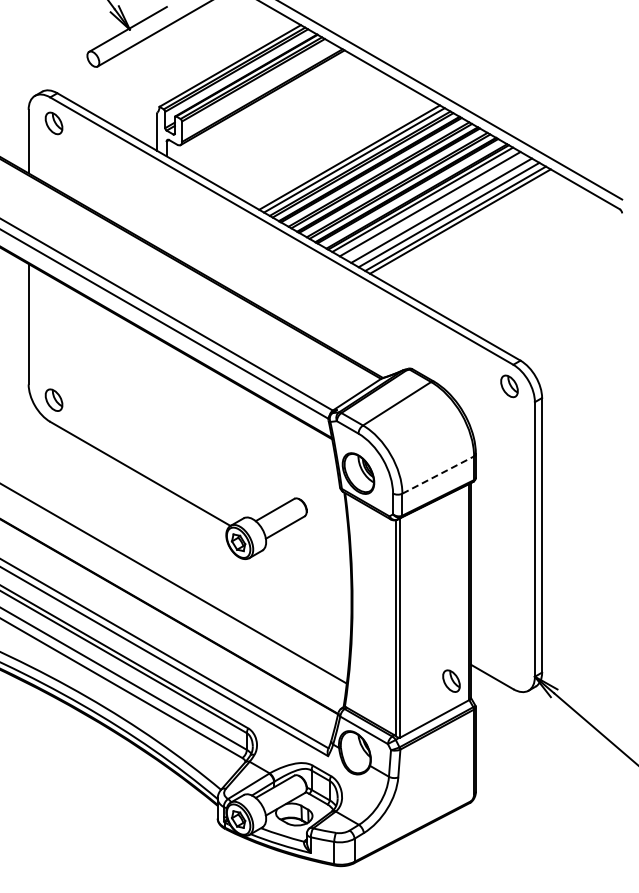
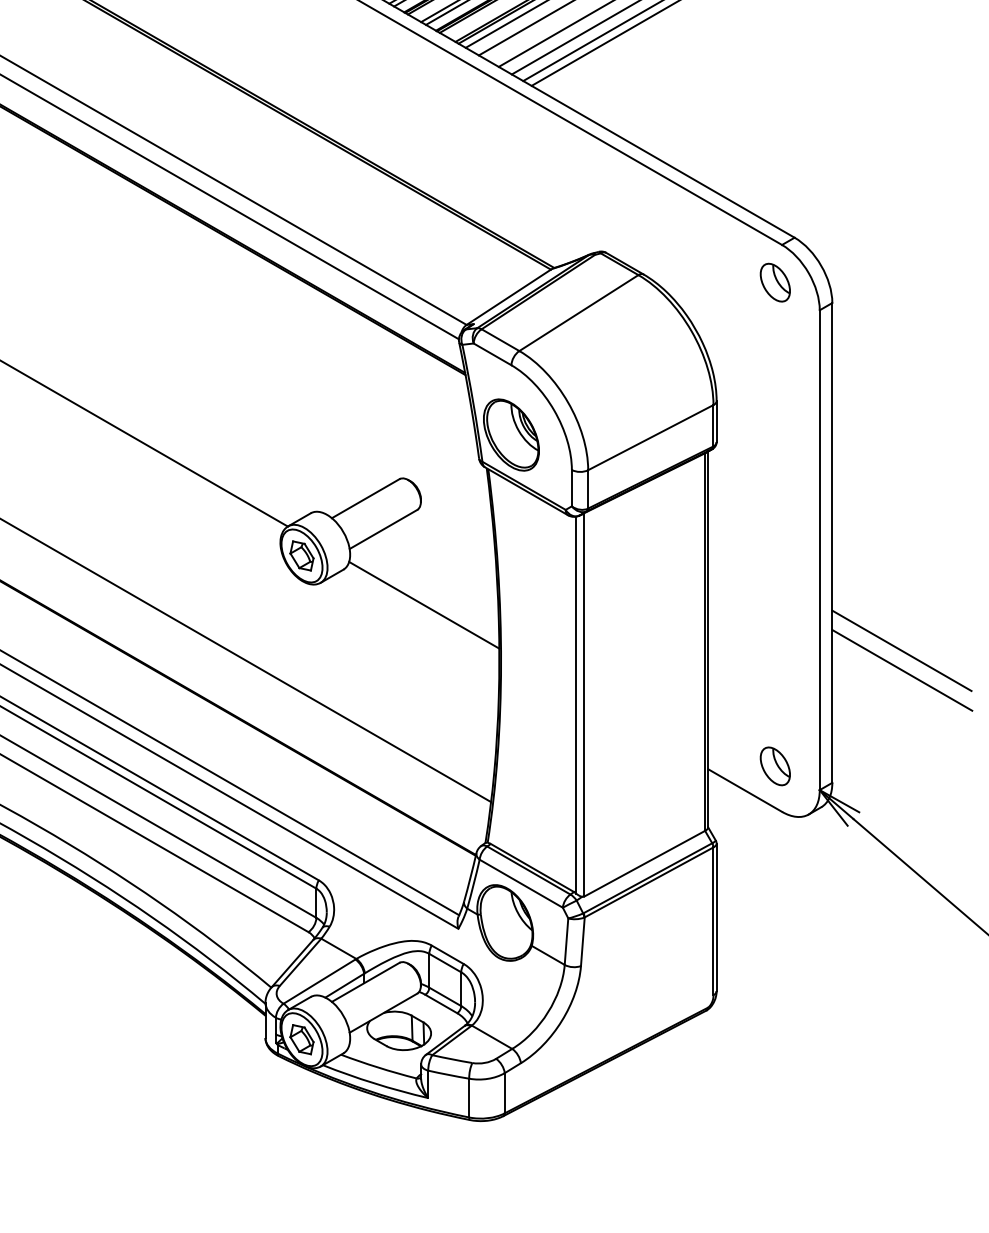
line: (438, 474) -> (651, 436), dashed -> solid
line: (308, 570) -> (424, 604), added
line: (581, 597) -> (901, 651), added
line: (582, 608) -> (902, 670), added
part: (451, 680) -> (775, 765), moved

